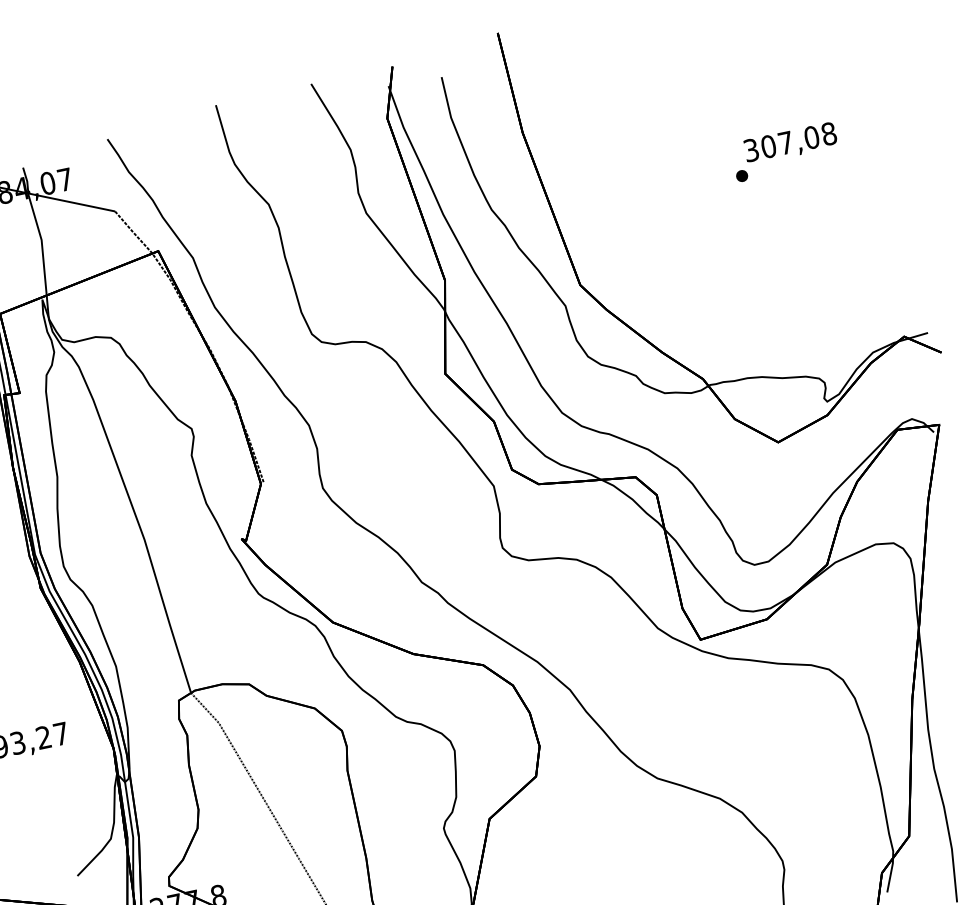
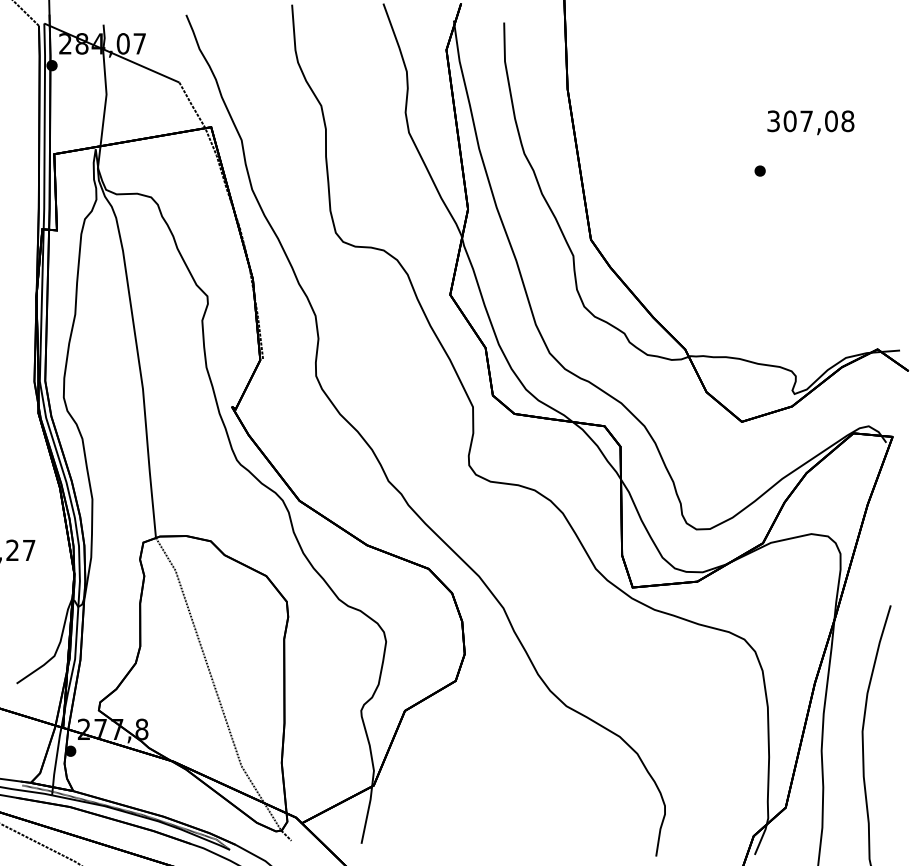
text: (790, 143) -> (810, 122), moved

